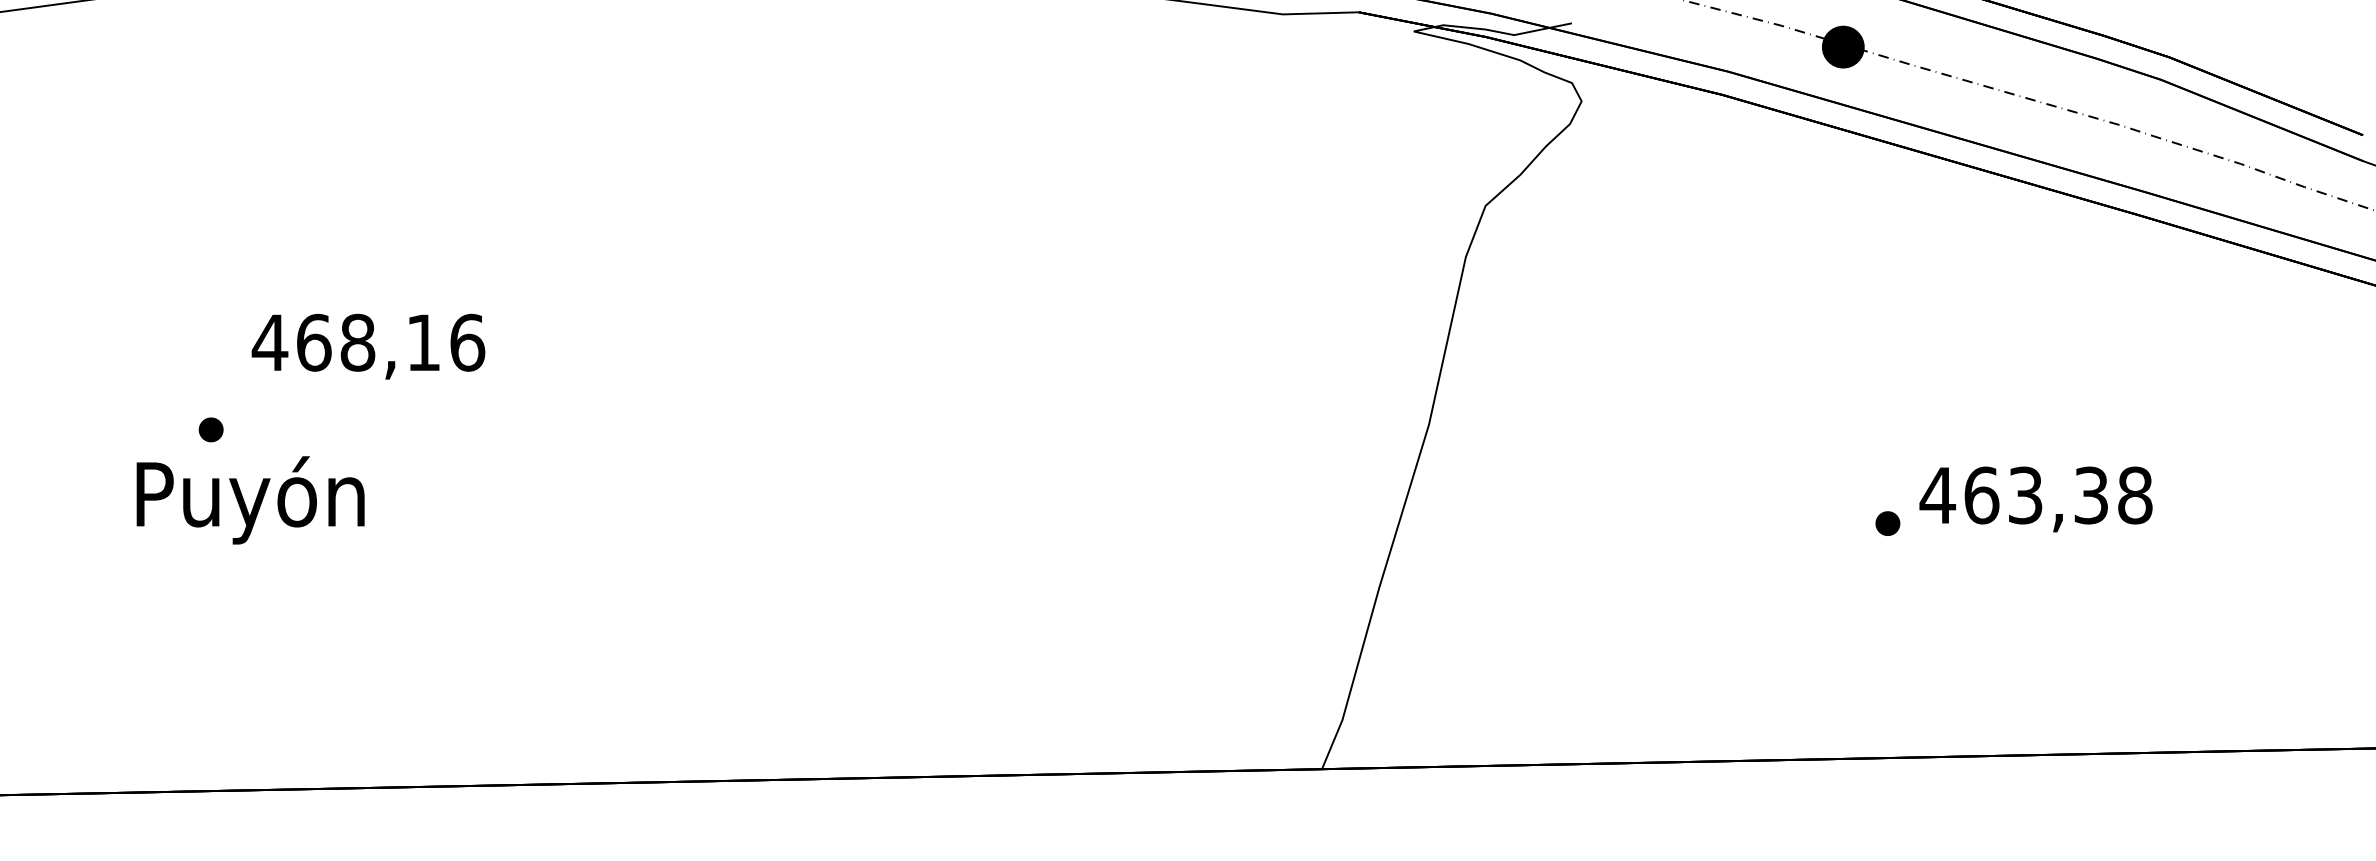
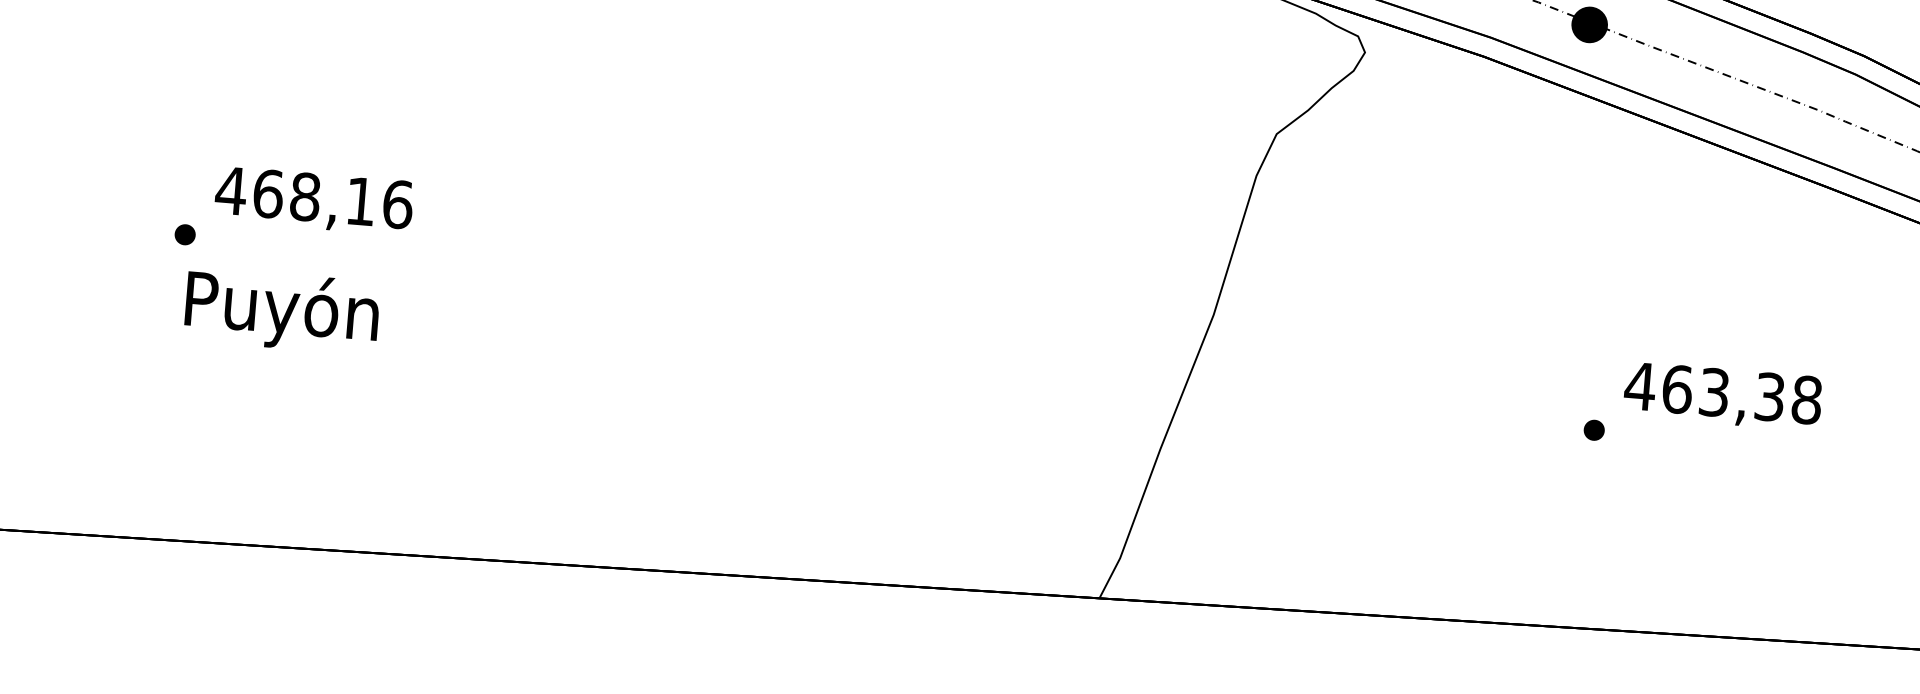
text: (368, 346) -> (314, 200), moved
text: (2035, 499) -> (1722, 396), moved
text: (250, 500) -> (282, 311), moved

